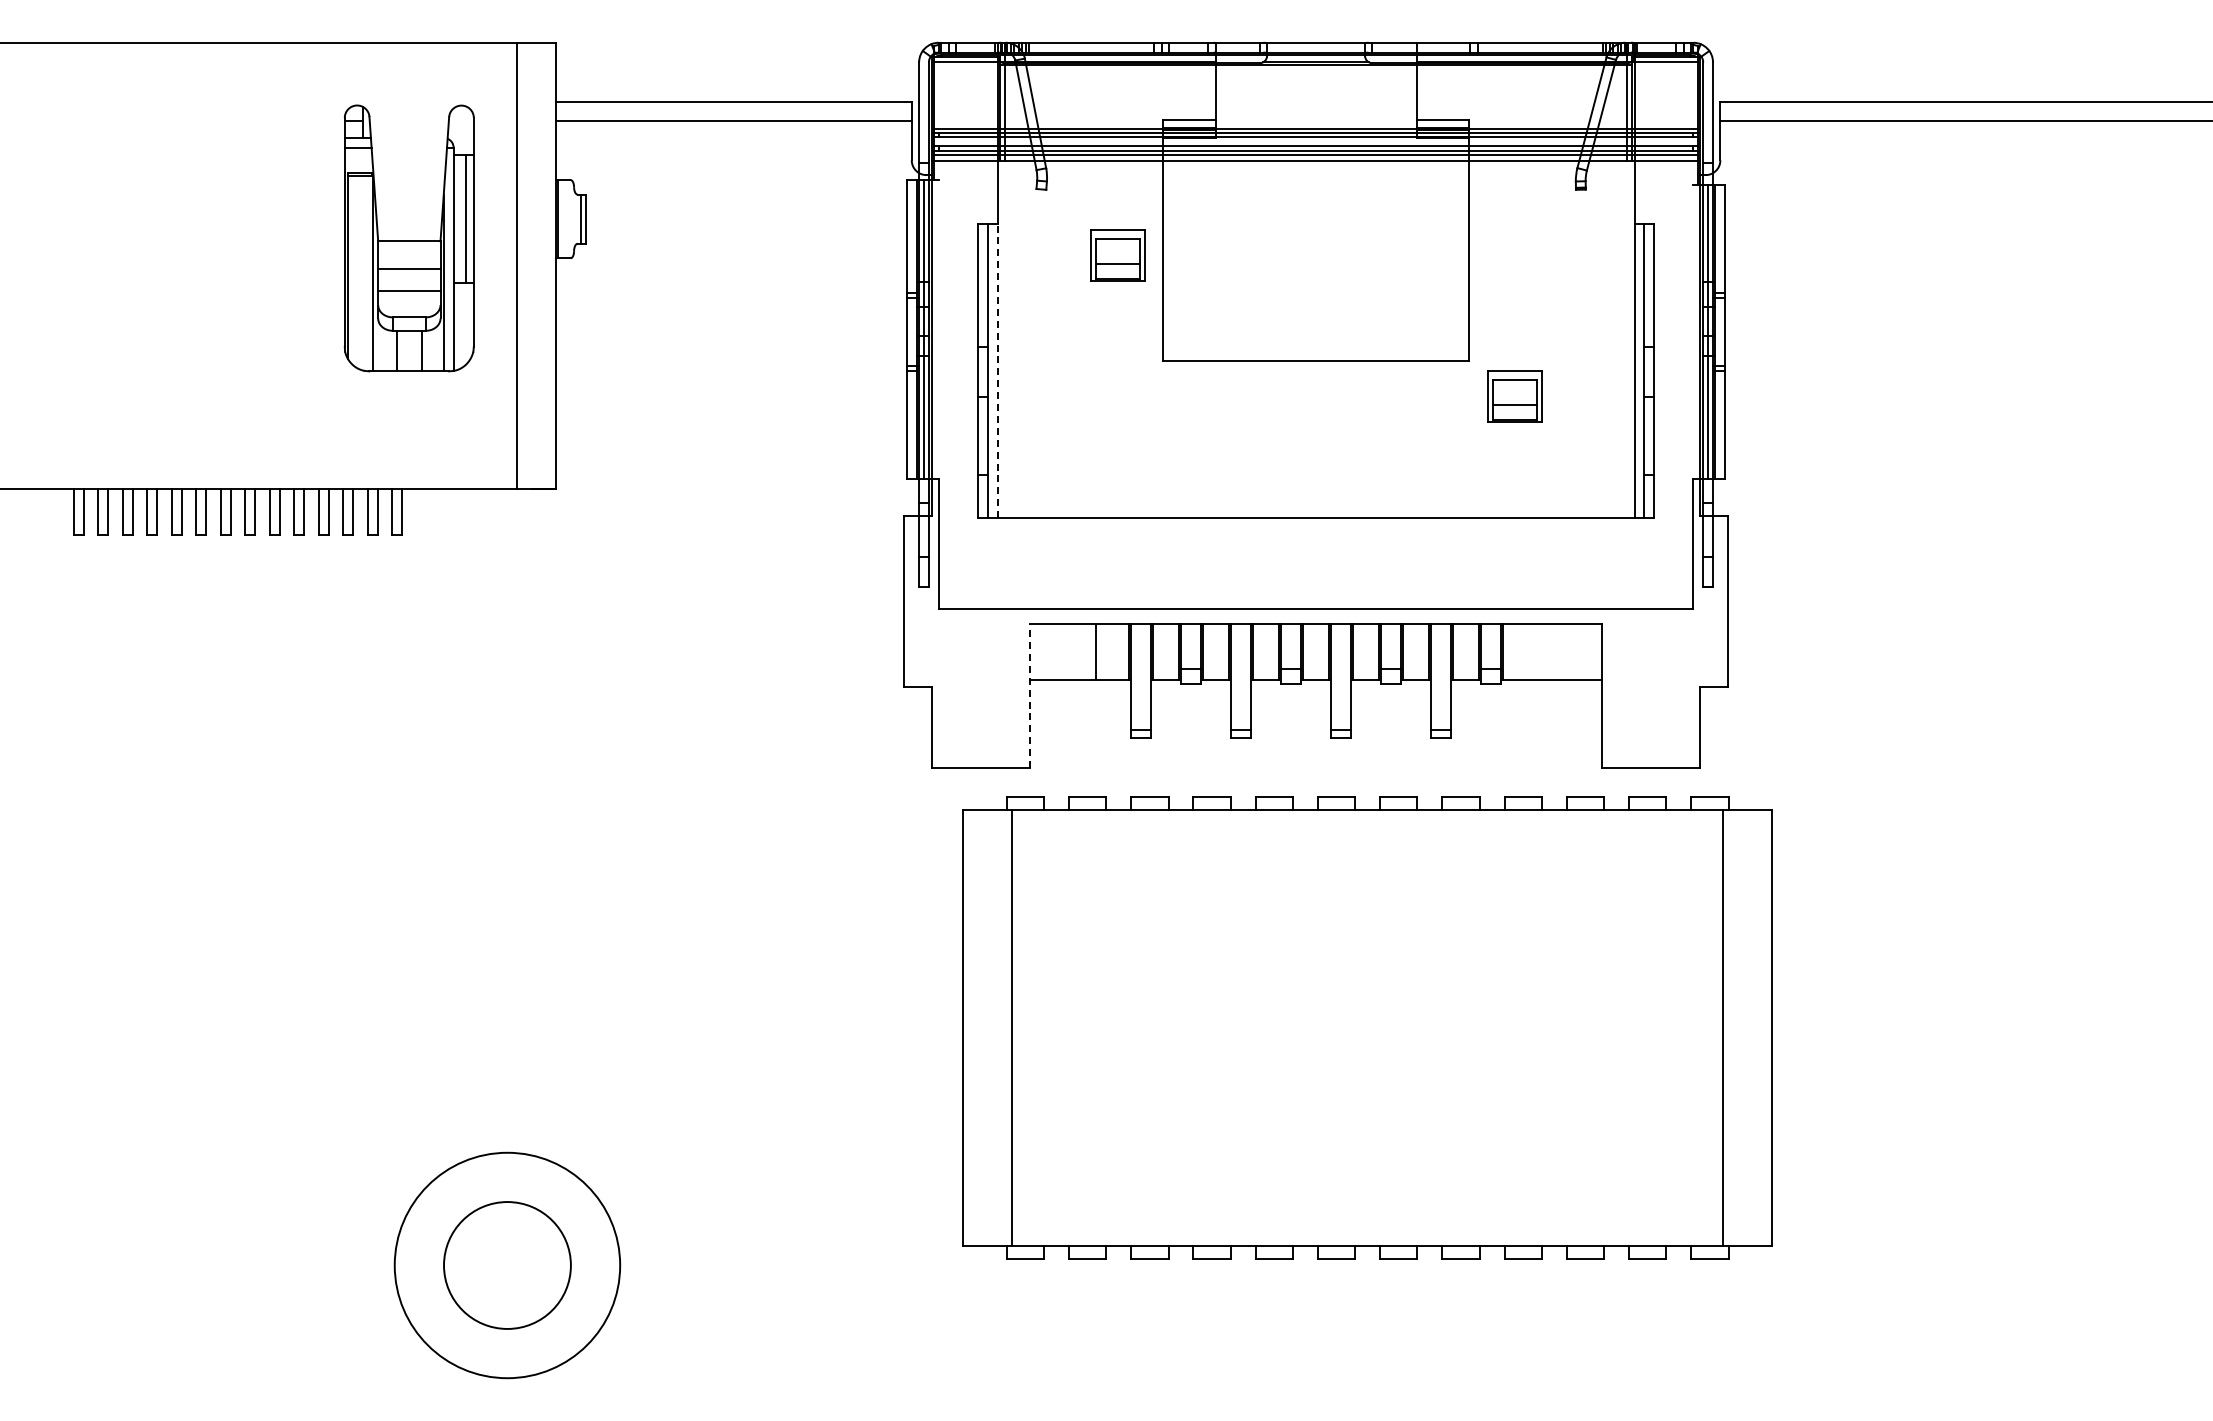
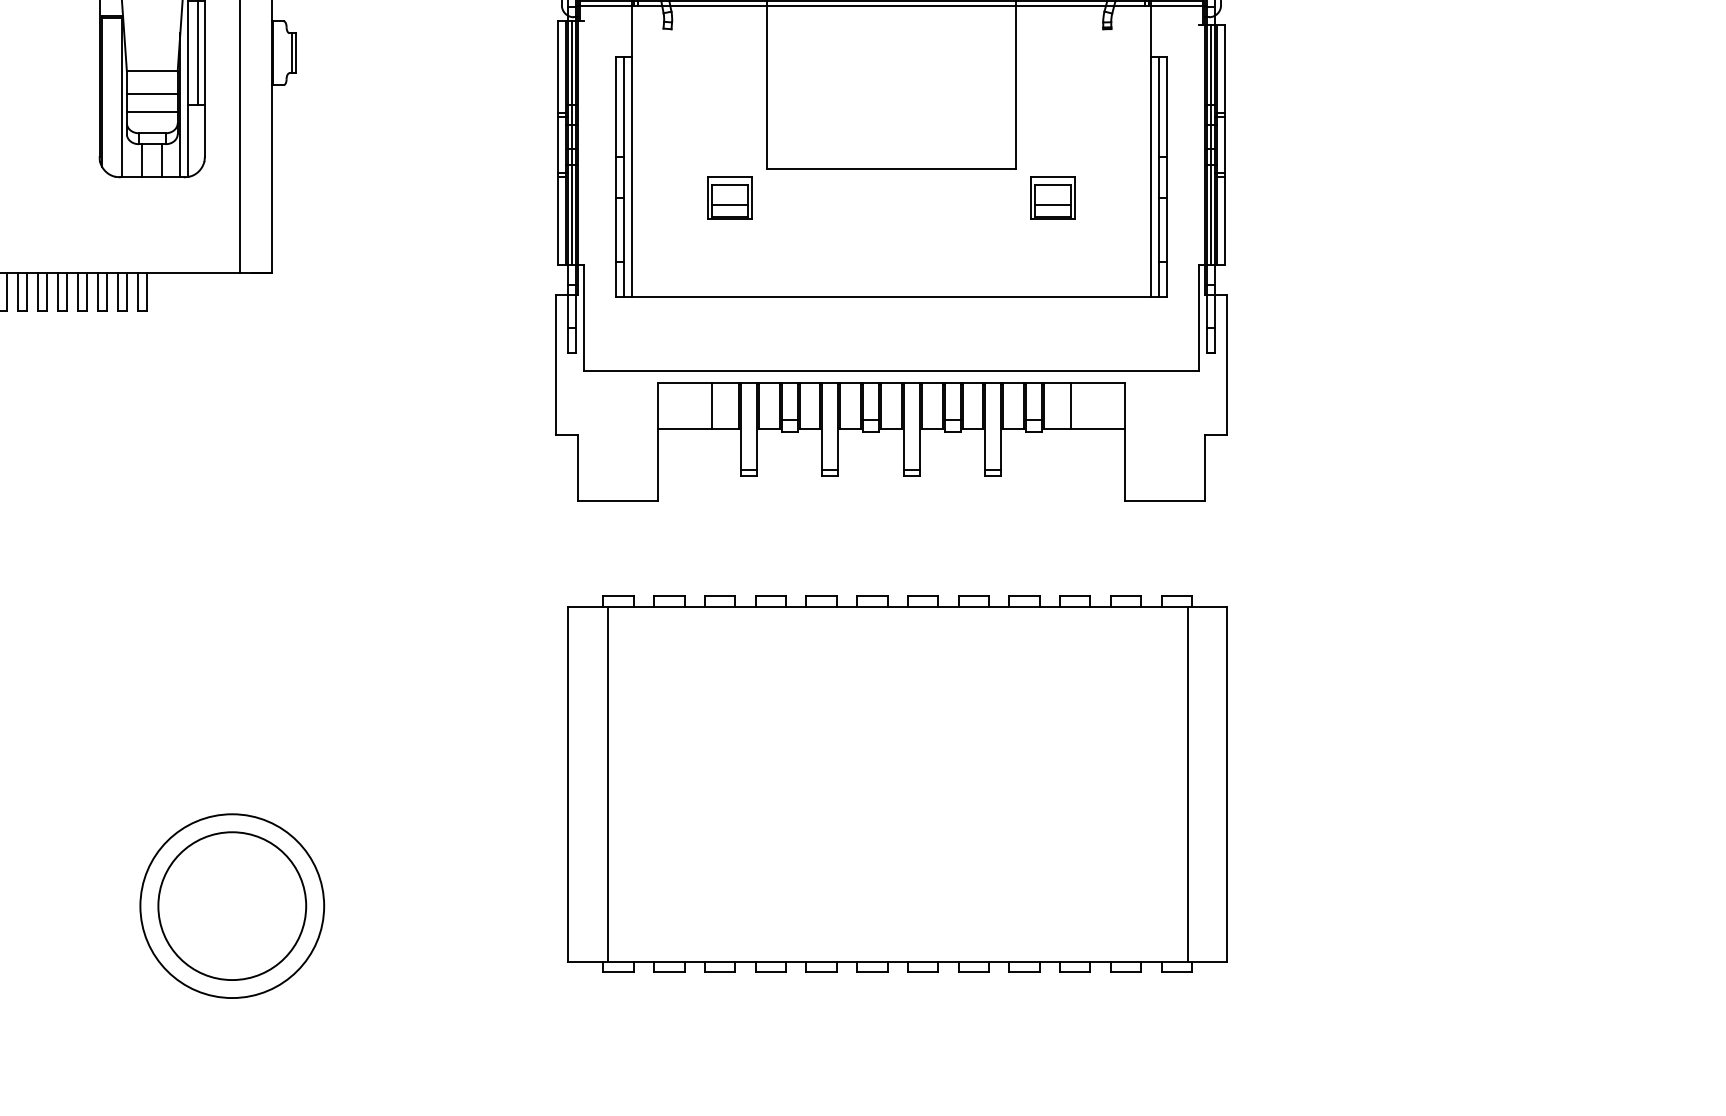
part: (1117, 255) -> (729, 197), moved
line: (997, 370) -> (631, 176), dashed -> solid
line: (1536, 651) -> (1071, 405), added
line: (1029, 695) -> (657, 441), dashed -> solid
part: (1367, 1027) -> (897, 783), moved
circle: (507, 1265) -> (232, 906), size x1.43

